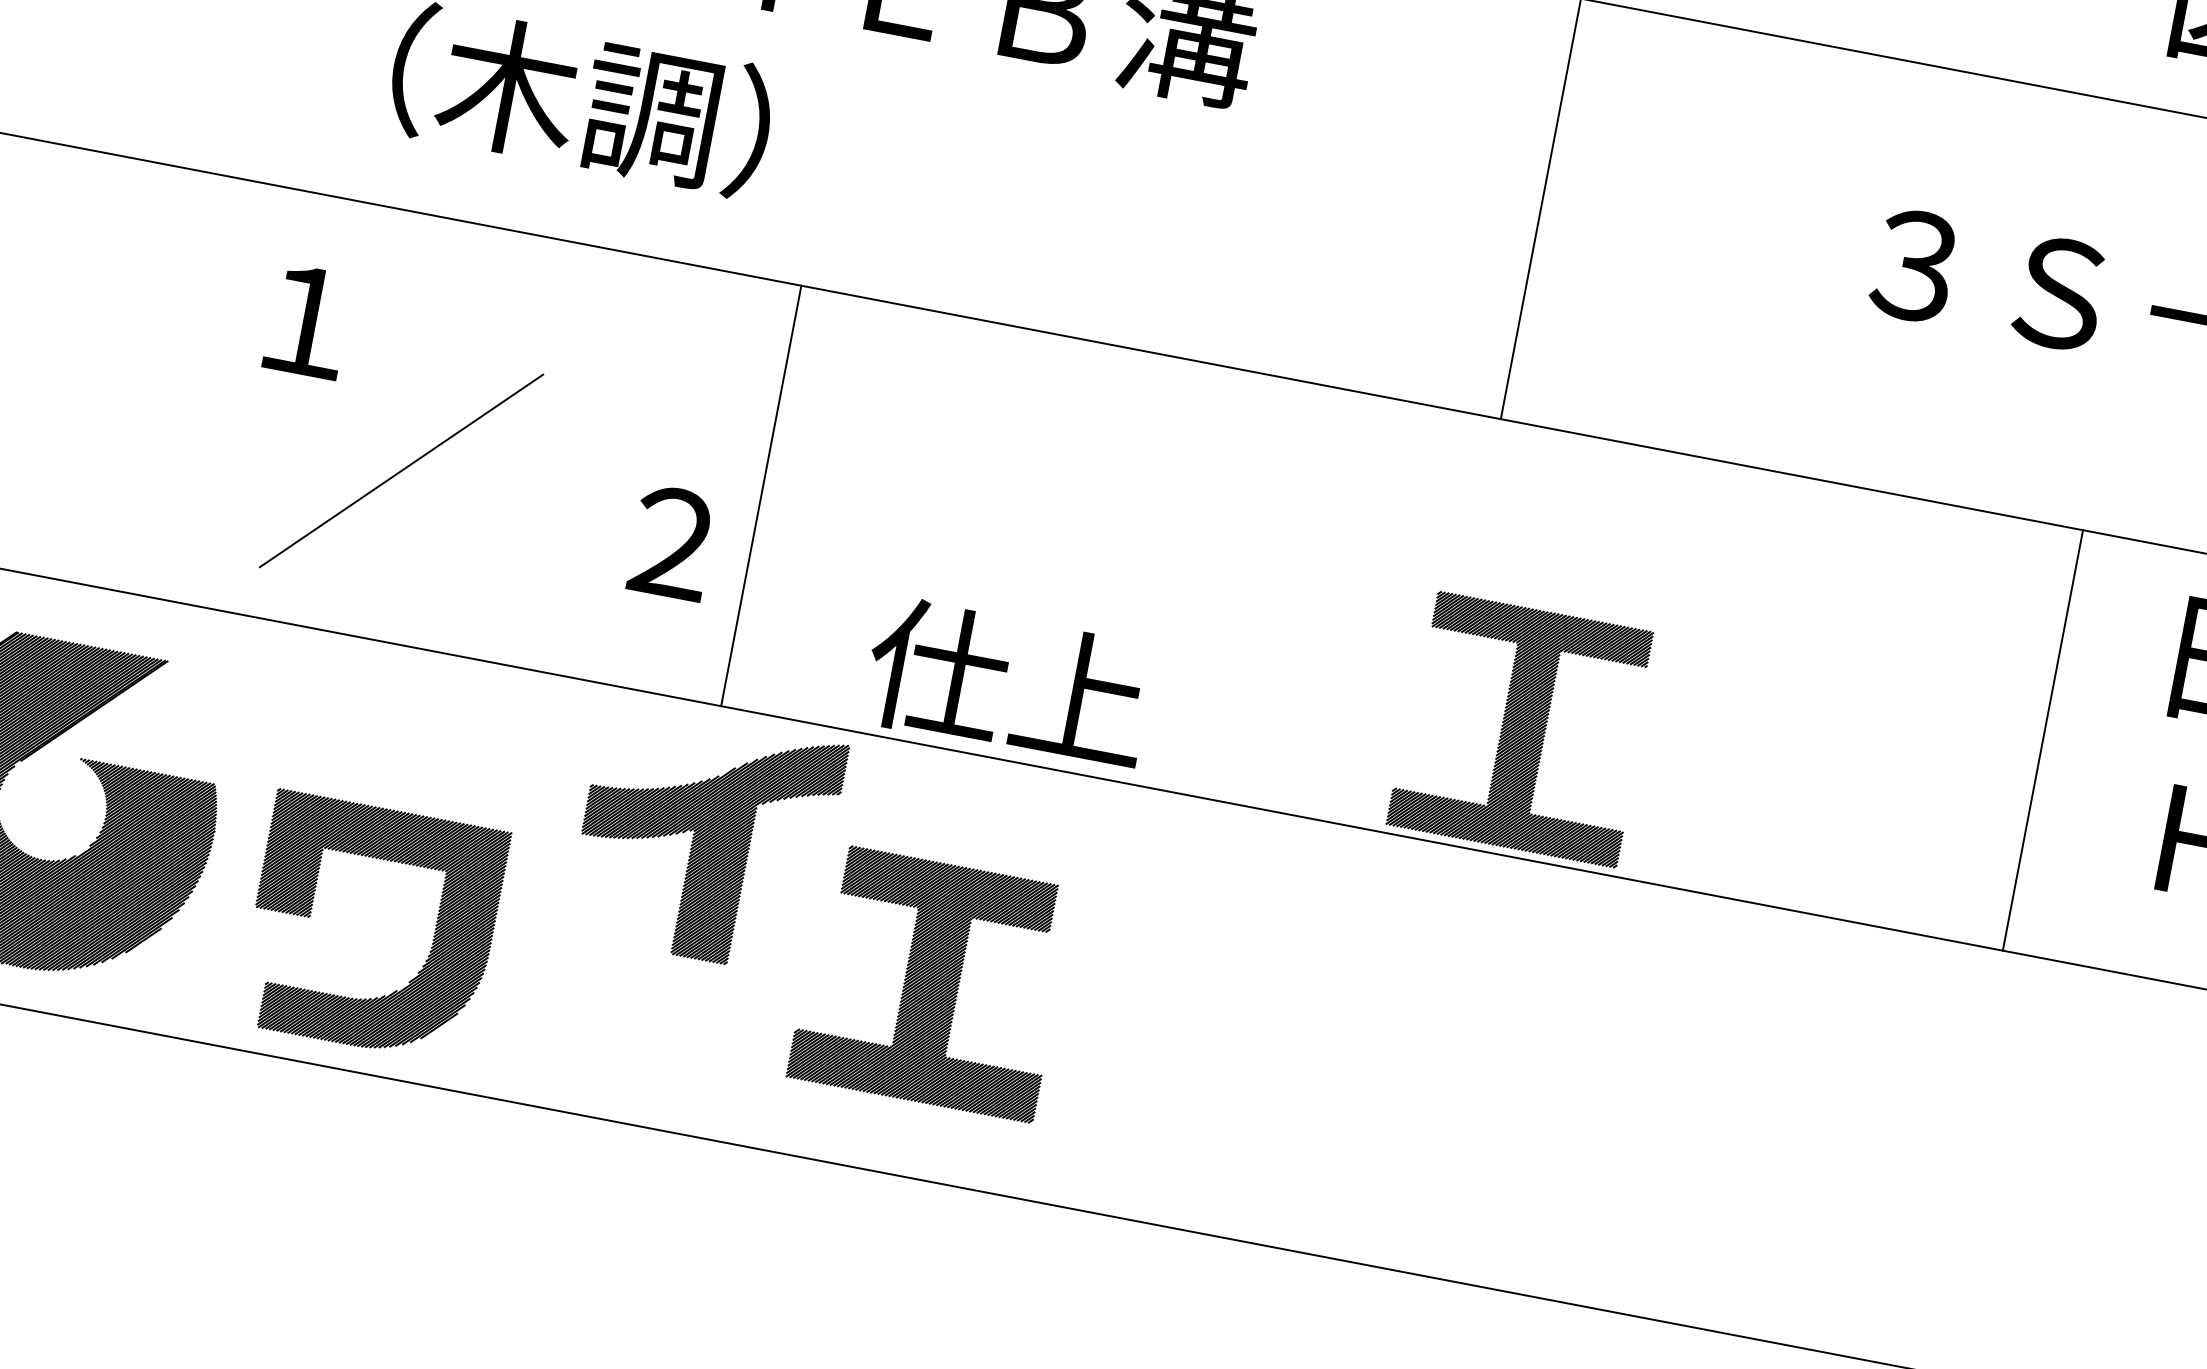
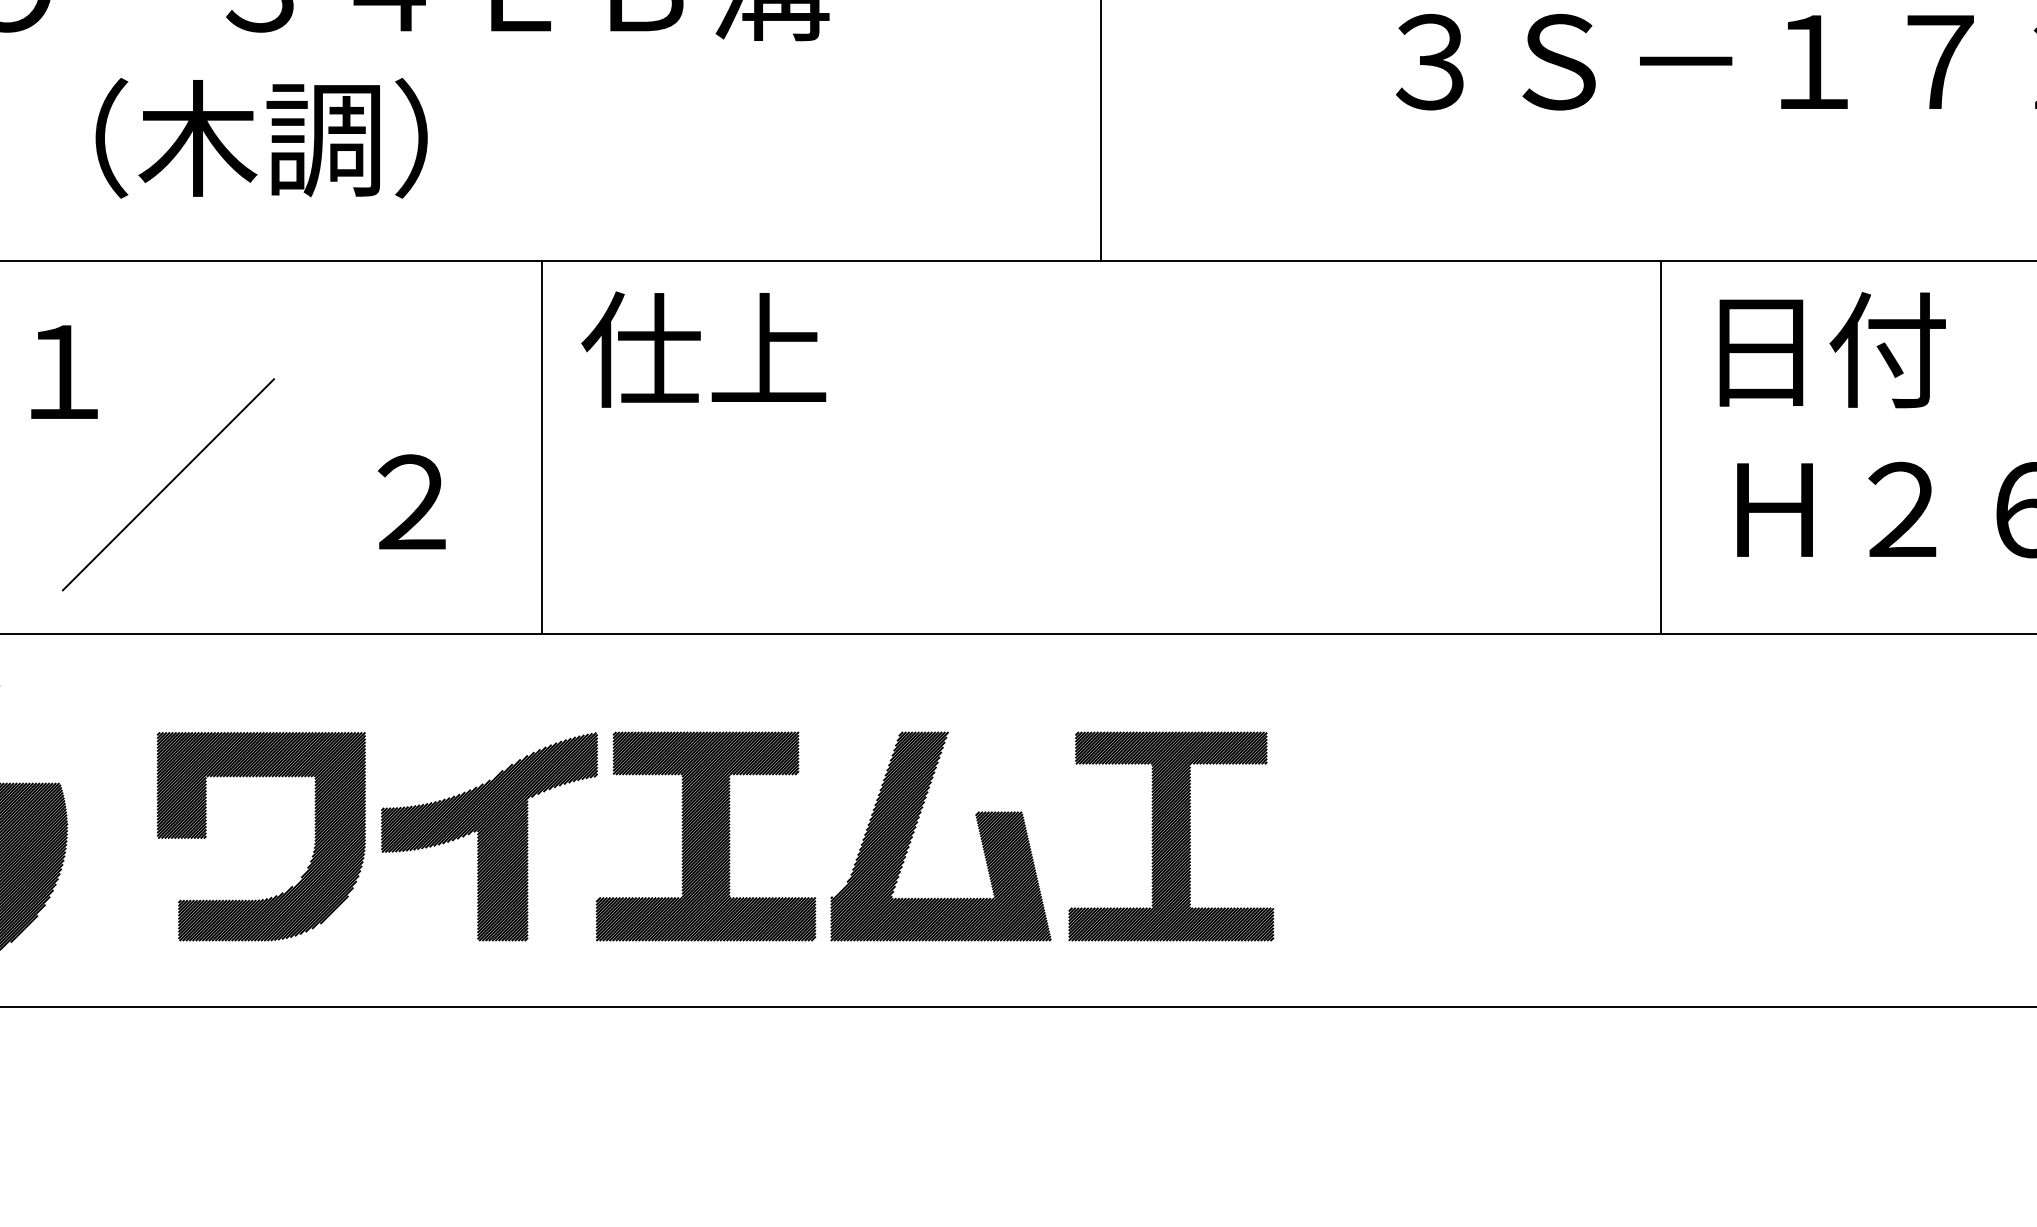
line: (761, 495) -> (541, 447), moved
text: (1008, 683) -> (703, 349), moved
part: (1523, 729) -> (1171, 836), moved
line: (2042, 740) -> (1660, 447), moved
part: (706, 839) -> (489, 836), moved
part: (310, 915) -> (206, 836), moved
part: (1170, 1017) -> (916, 827), added

